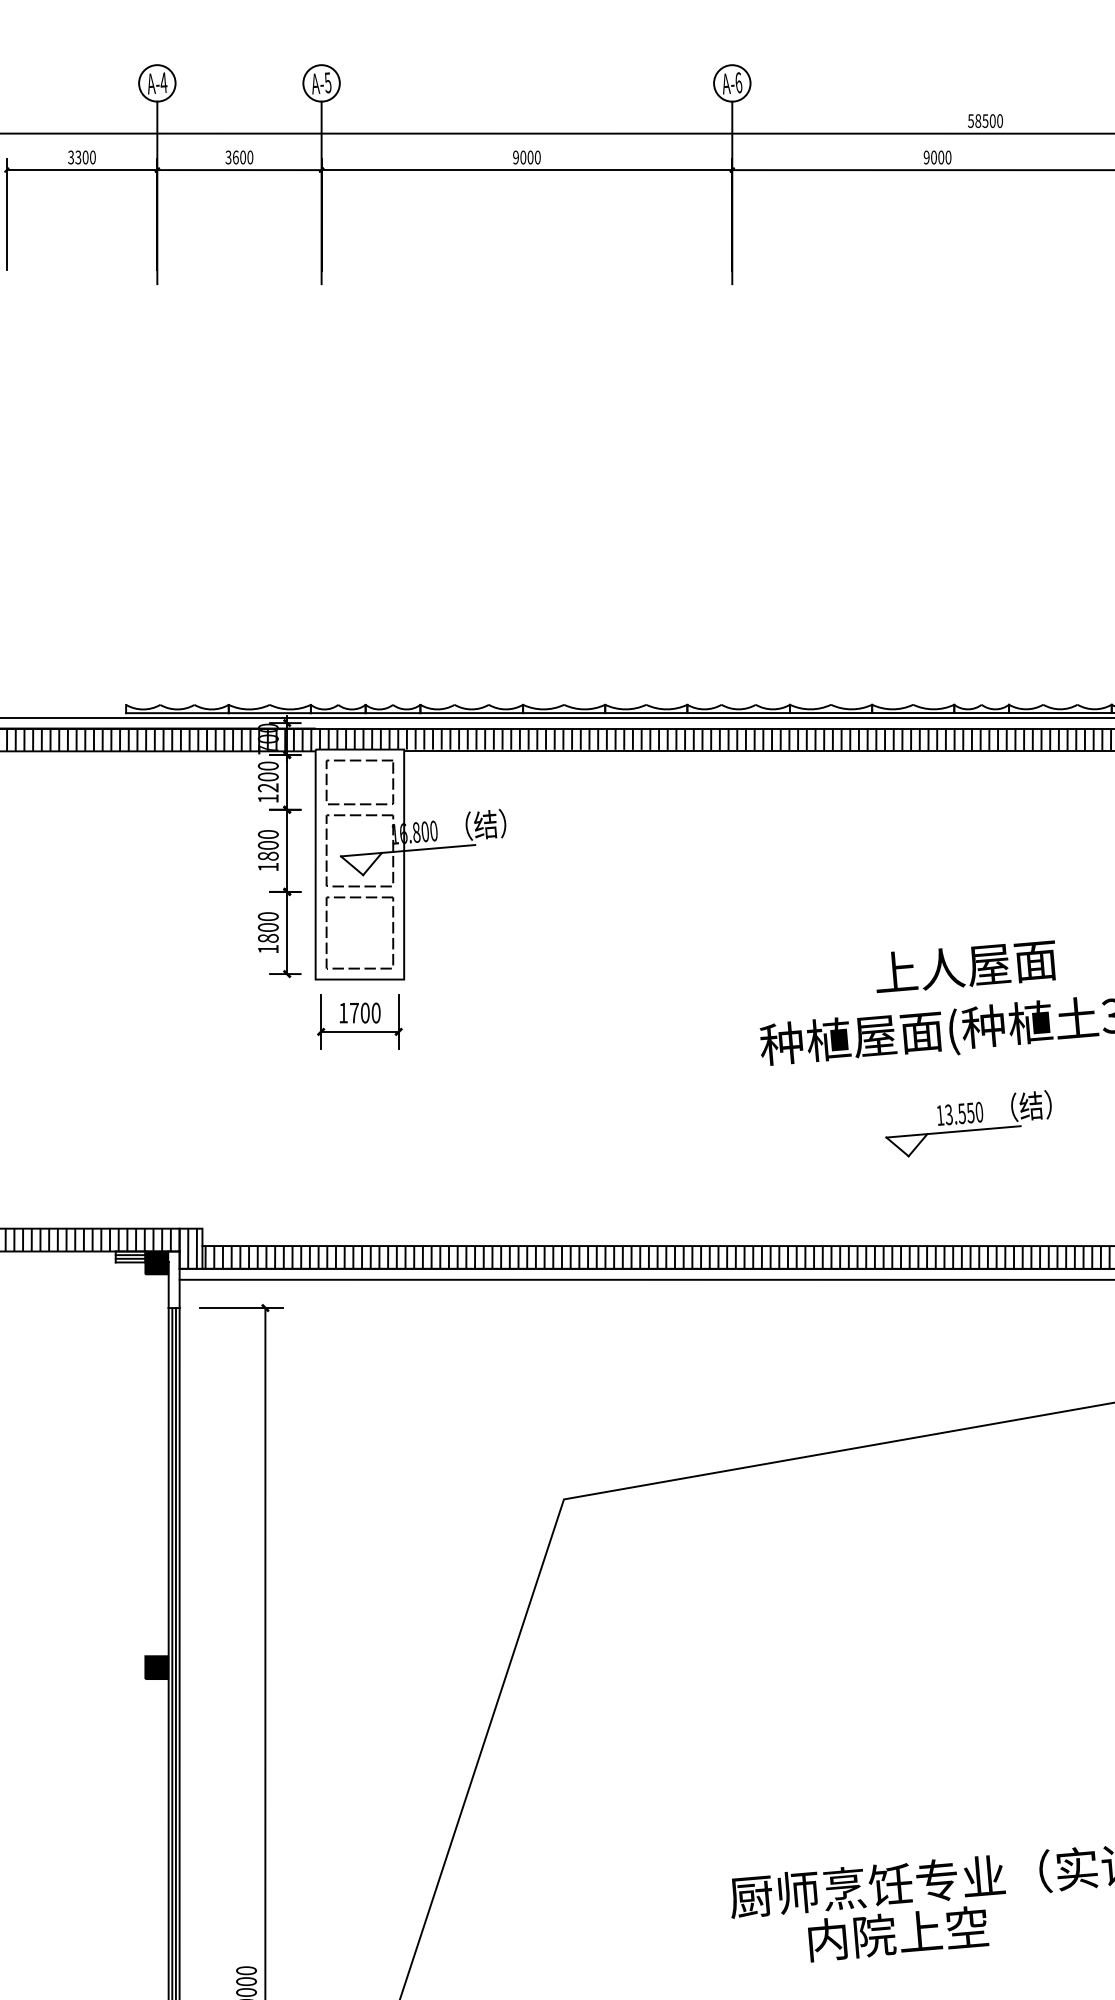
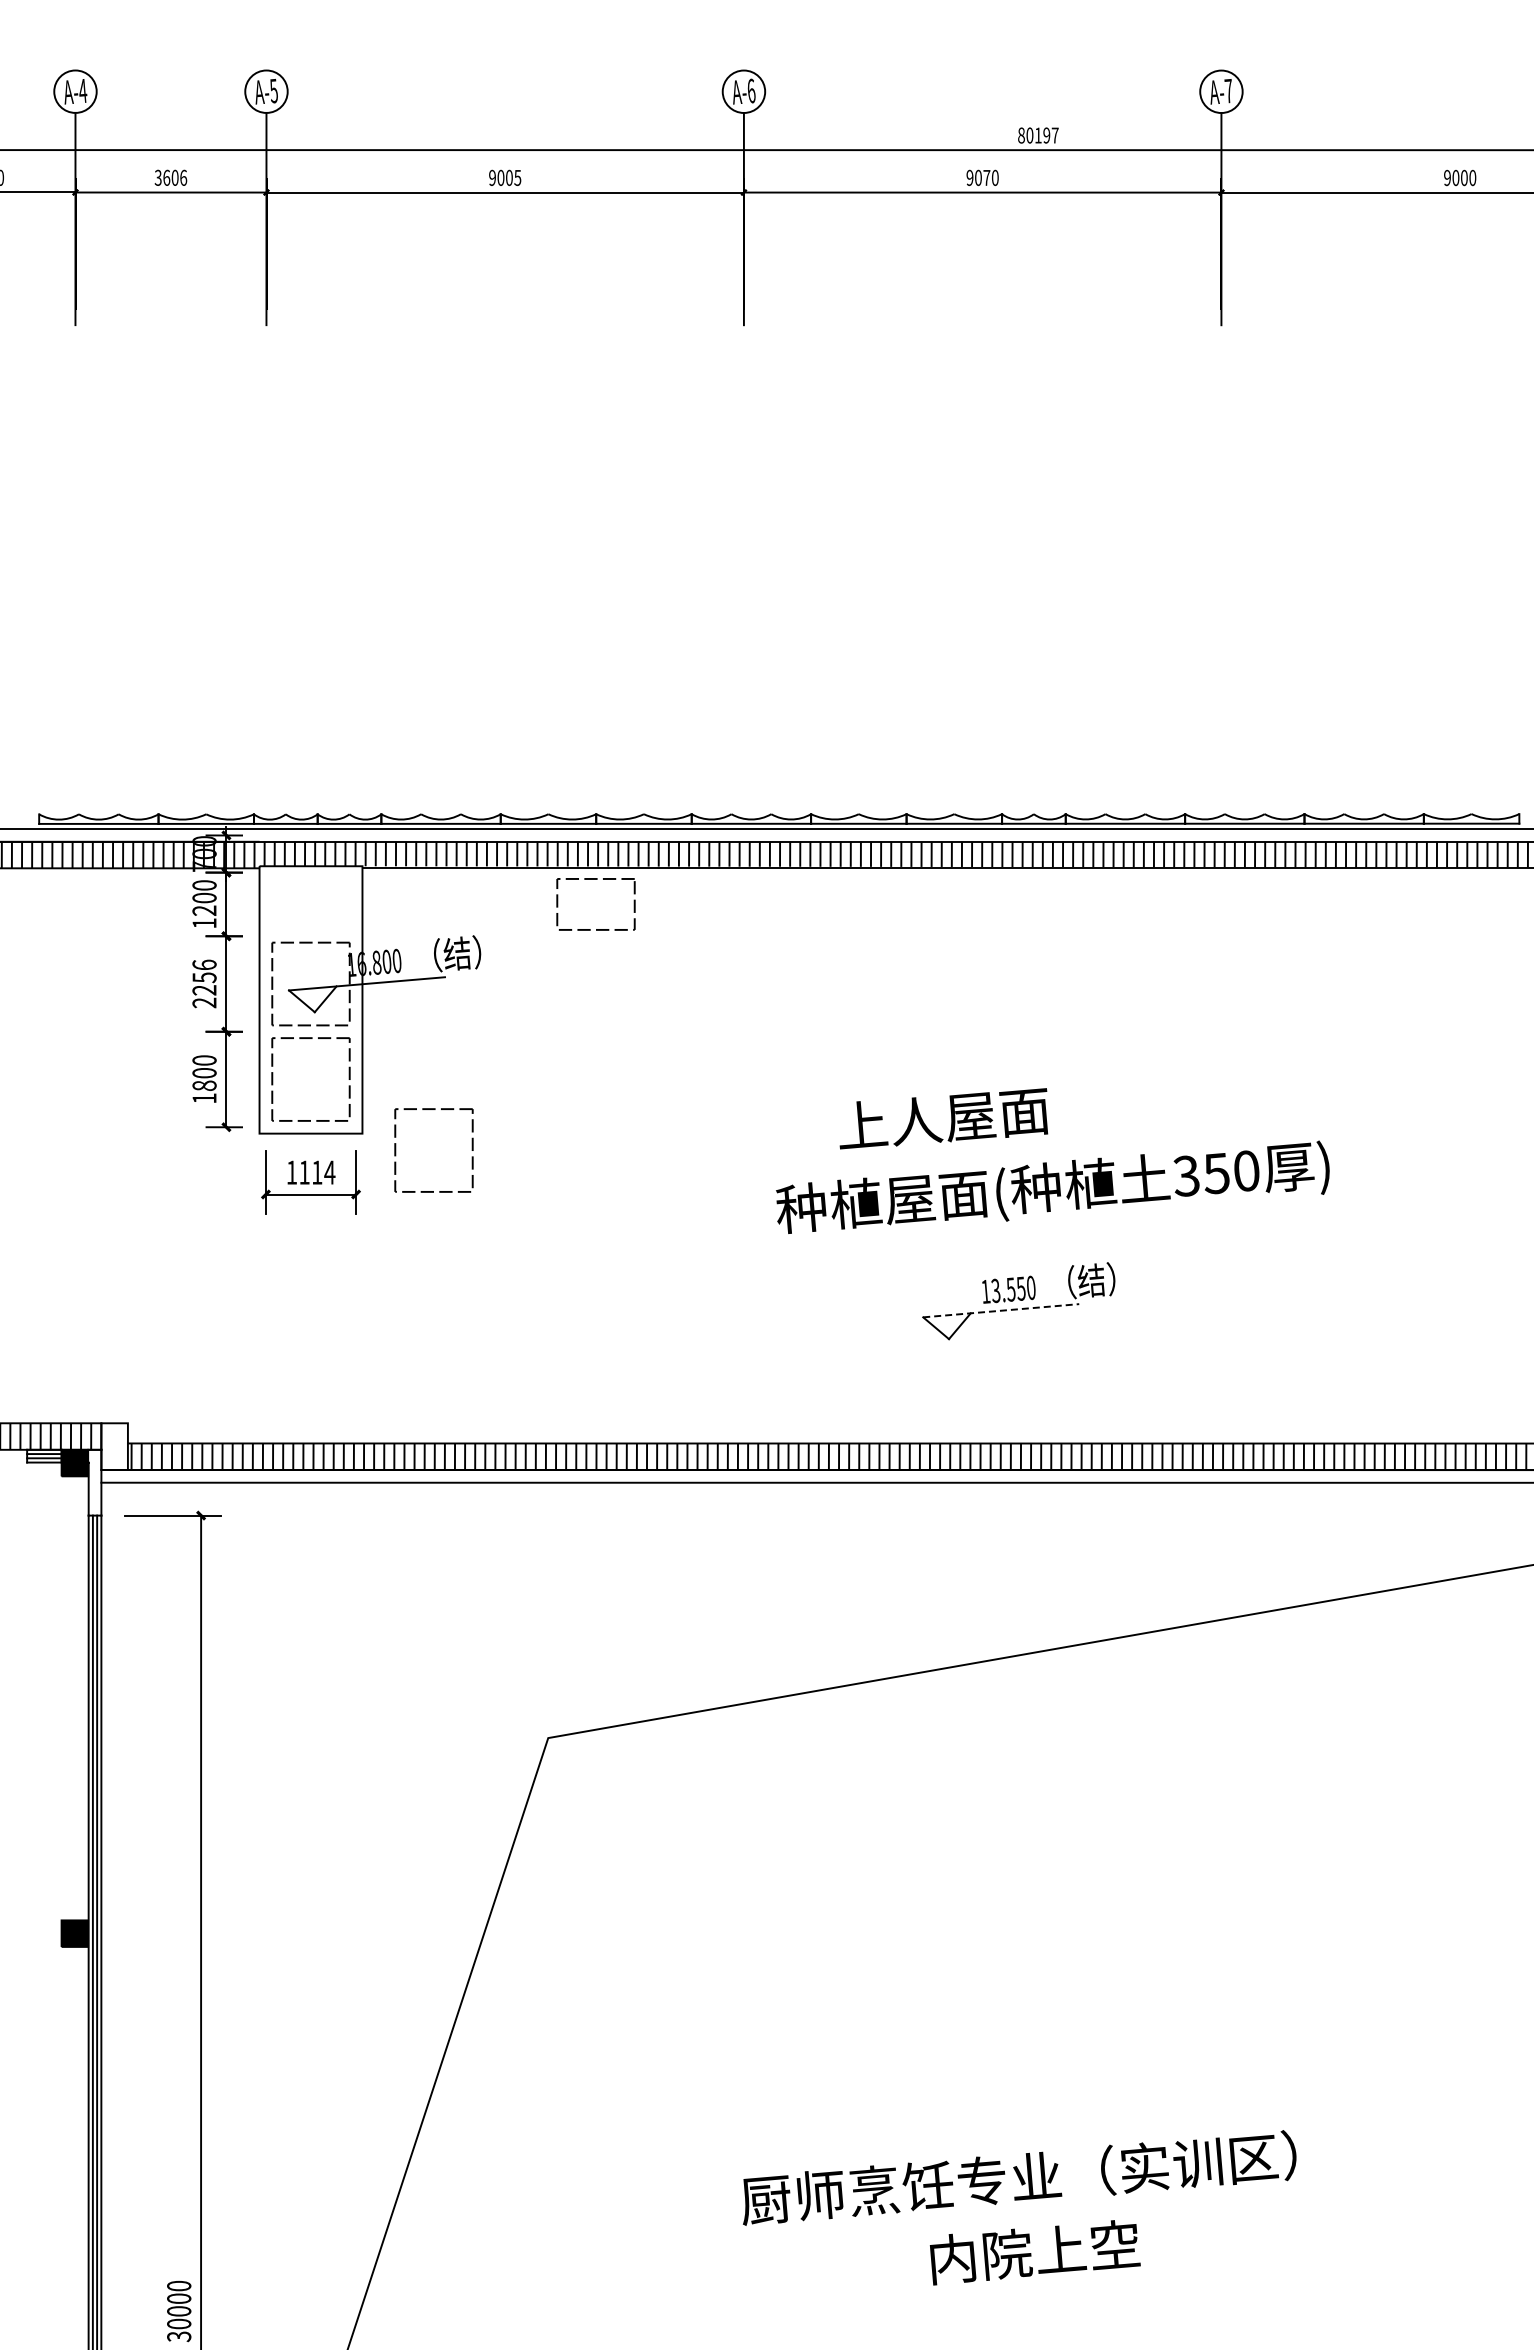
text: (984, 121) -> (1037, 135), 58500 -> 80197
text: (250, 157) -> (183, 177), 3600 -> 3606
text: (537, 157) -> (517, 177), 9000 -> 9005
text: (940, 157) -> (986, 177), 9000 -> 9070
part: (359, 760) -> (595, 879), moved
text: (268, 850) -> (204, 983), 1800 -> 2256
text: (965, 966) -> (943, 1118), moved
part: (433, 994) -> (396, 1150), added
text: (365, 1012) -> (317, 1172), 1700 -> 1114
line: (953, 1131) -> (1001, 1310), solid -> dashed
hatch: (192, 1248) -> (116, 1446), removed
text: (897, 1934) -> (1034, 2252), moved

